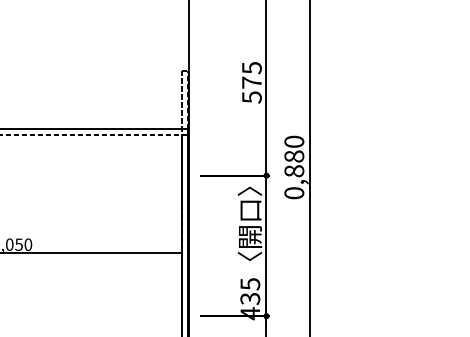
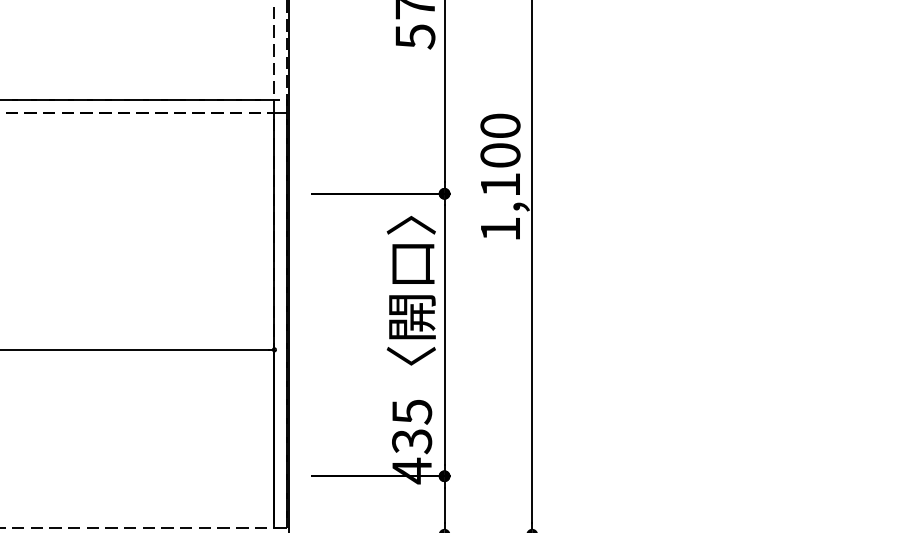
text: (294, 174) -> (500, 191), 0,880 -> 1,100

